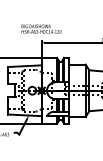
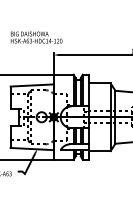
text: (41, 29) -> (36, 37), moved

